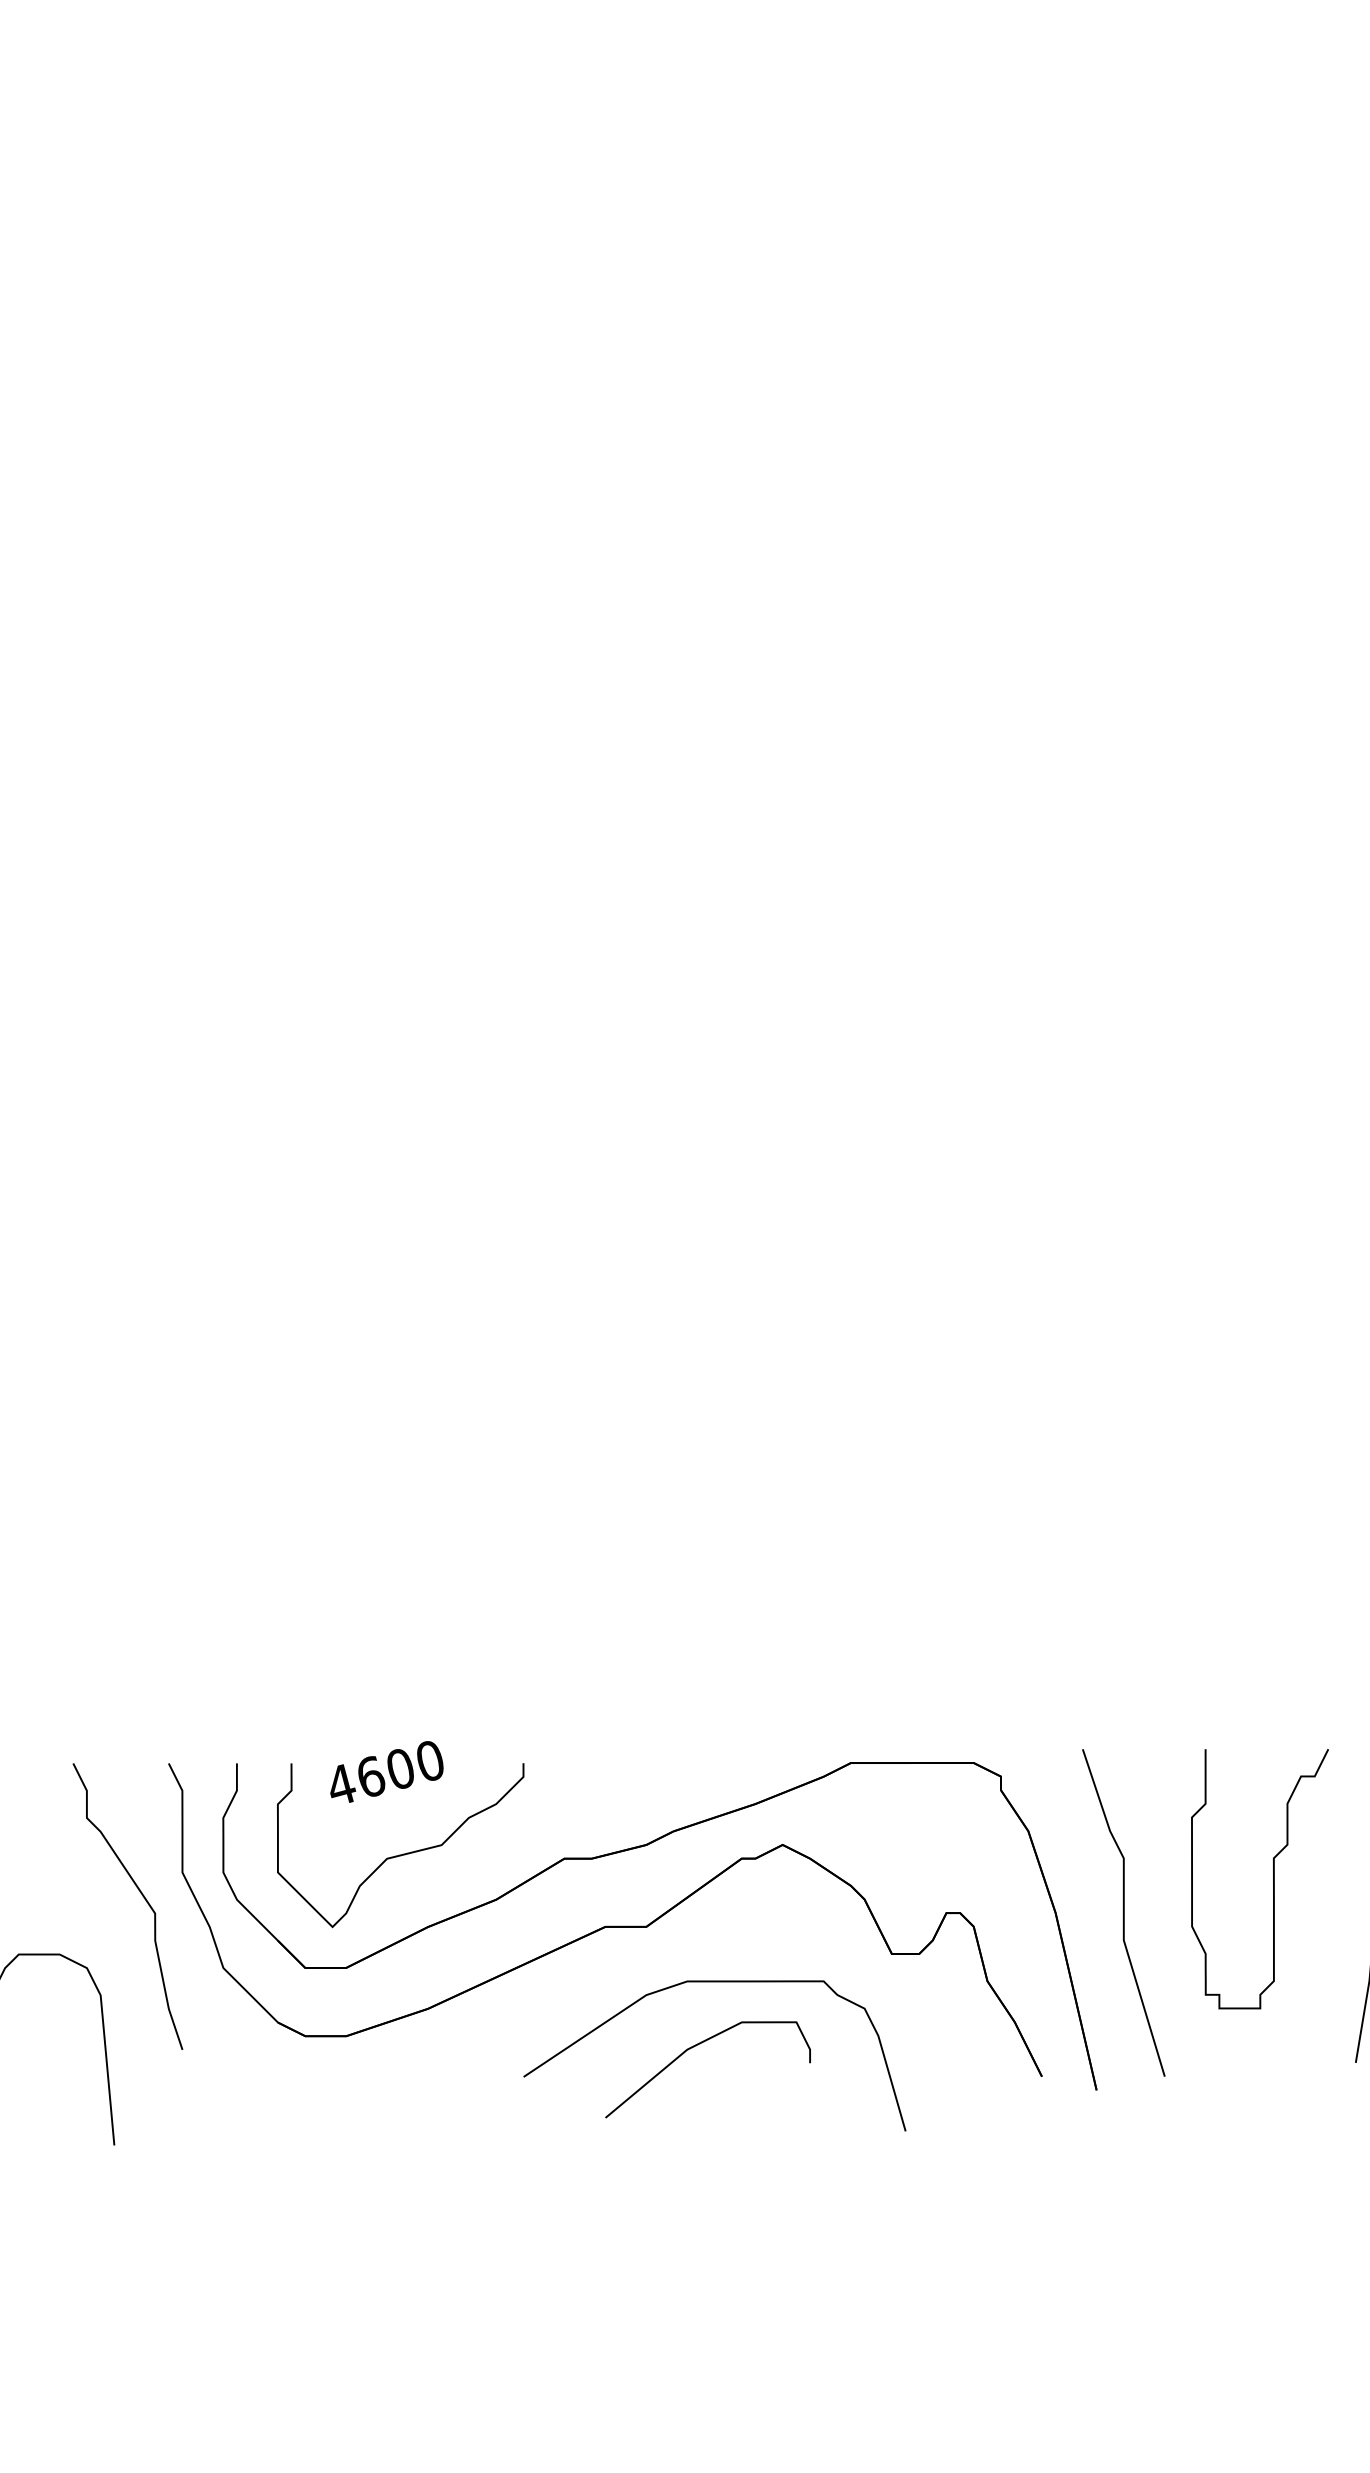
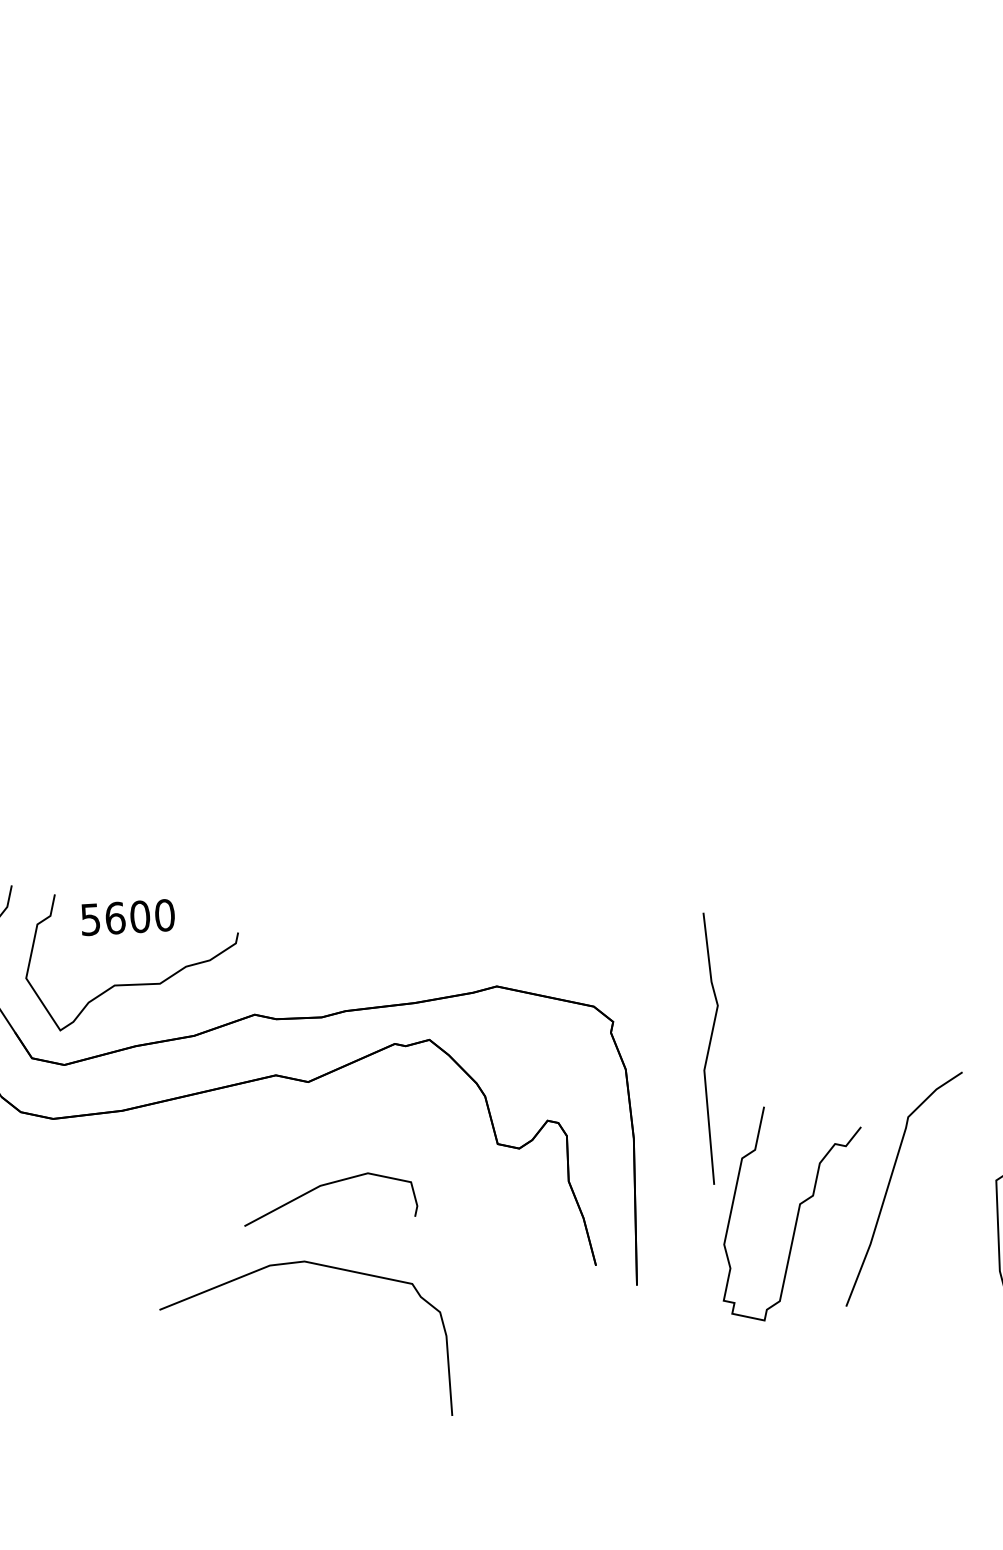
text: (341, 1784) -> (90, 919), 4600 -> 5600
curve: (1273, 1879) -> (796, 1220), moved
line: (1123, 1912) -> (708, 1048), moved
curve: (714, 1982) -> (325, 1266), moved

